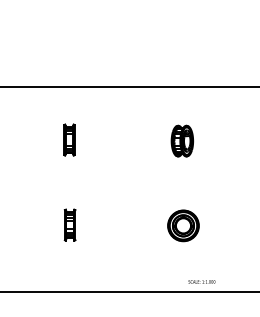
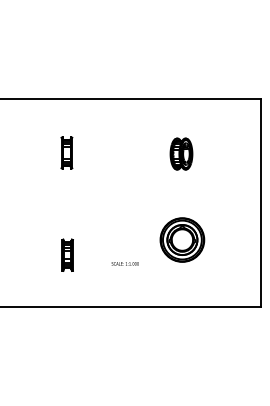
part: (70, 224) -> (67, 254), moved
part: (183, 225) -> (182, 239), size x1.4
text: (201, 281) -> (124, 263), moved

